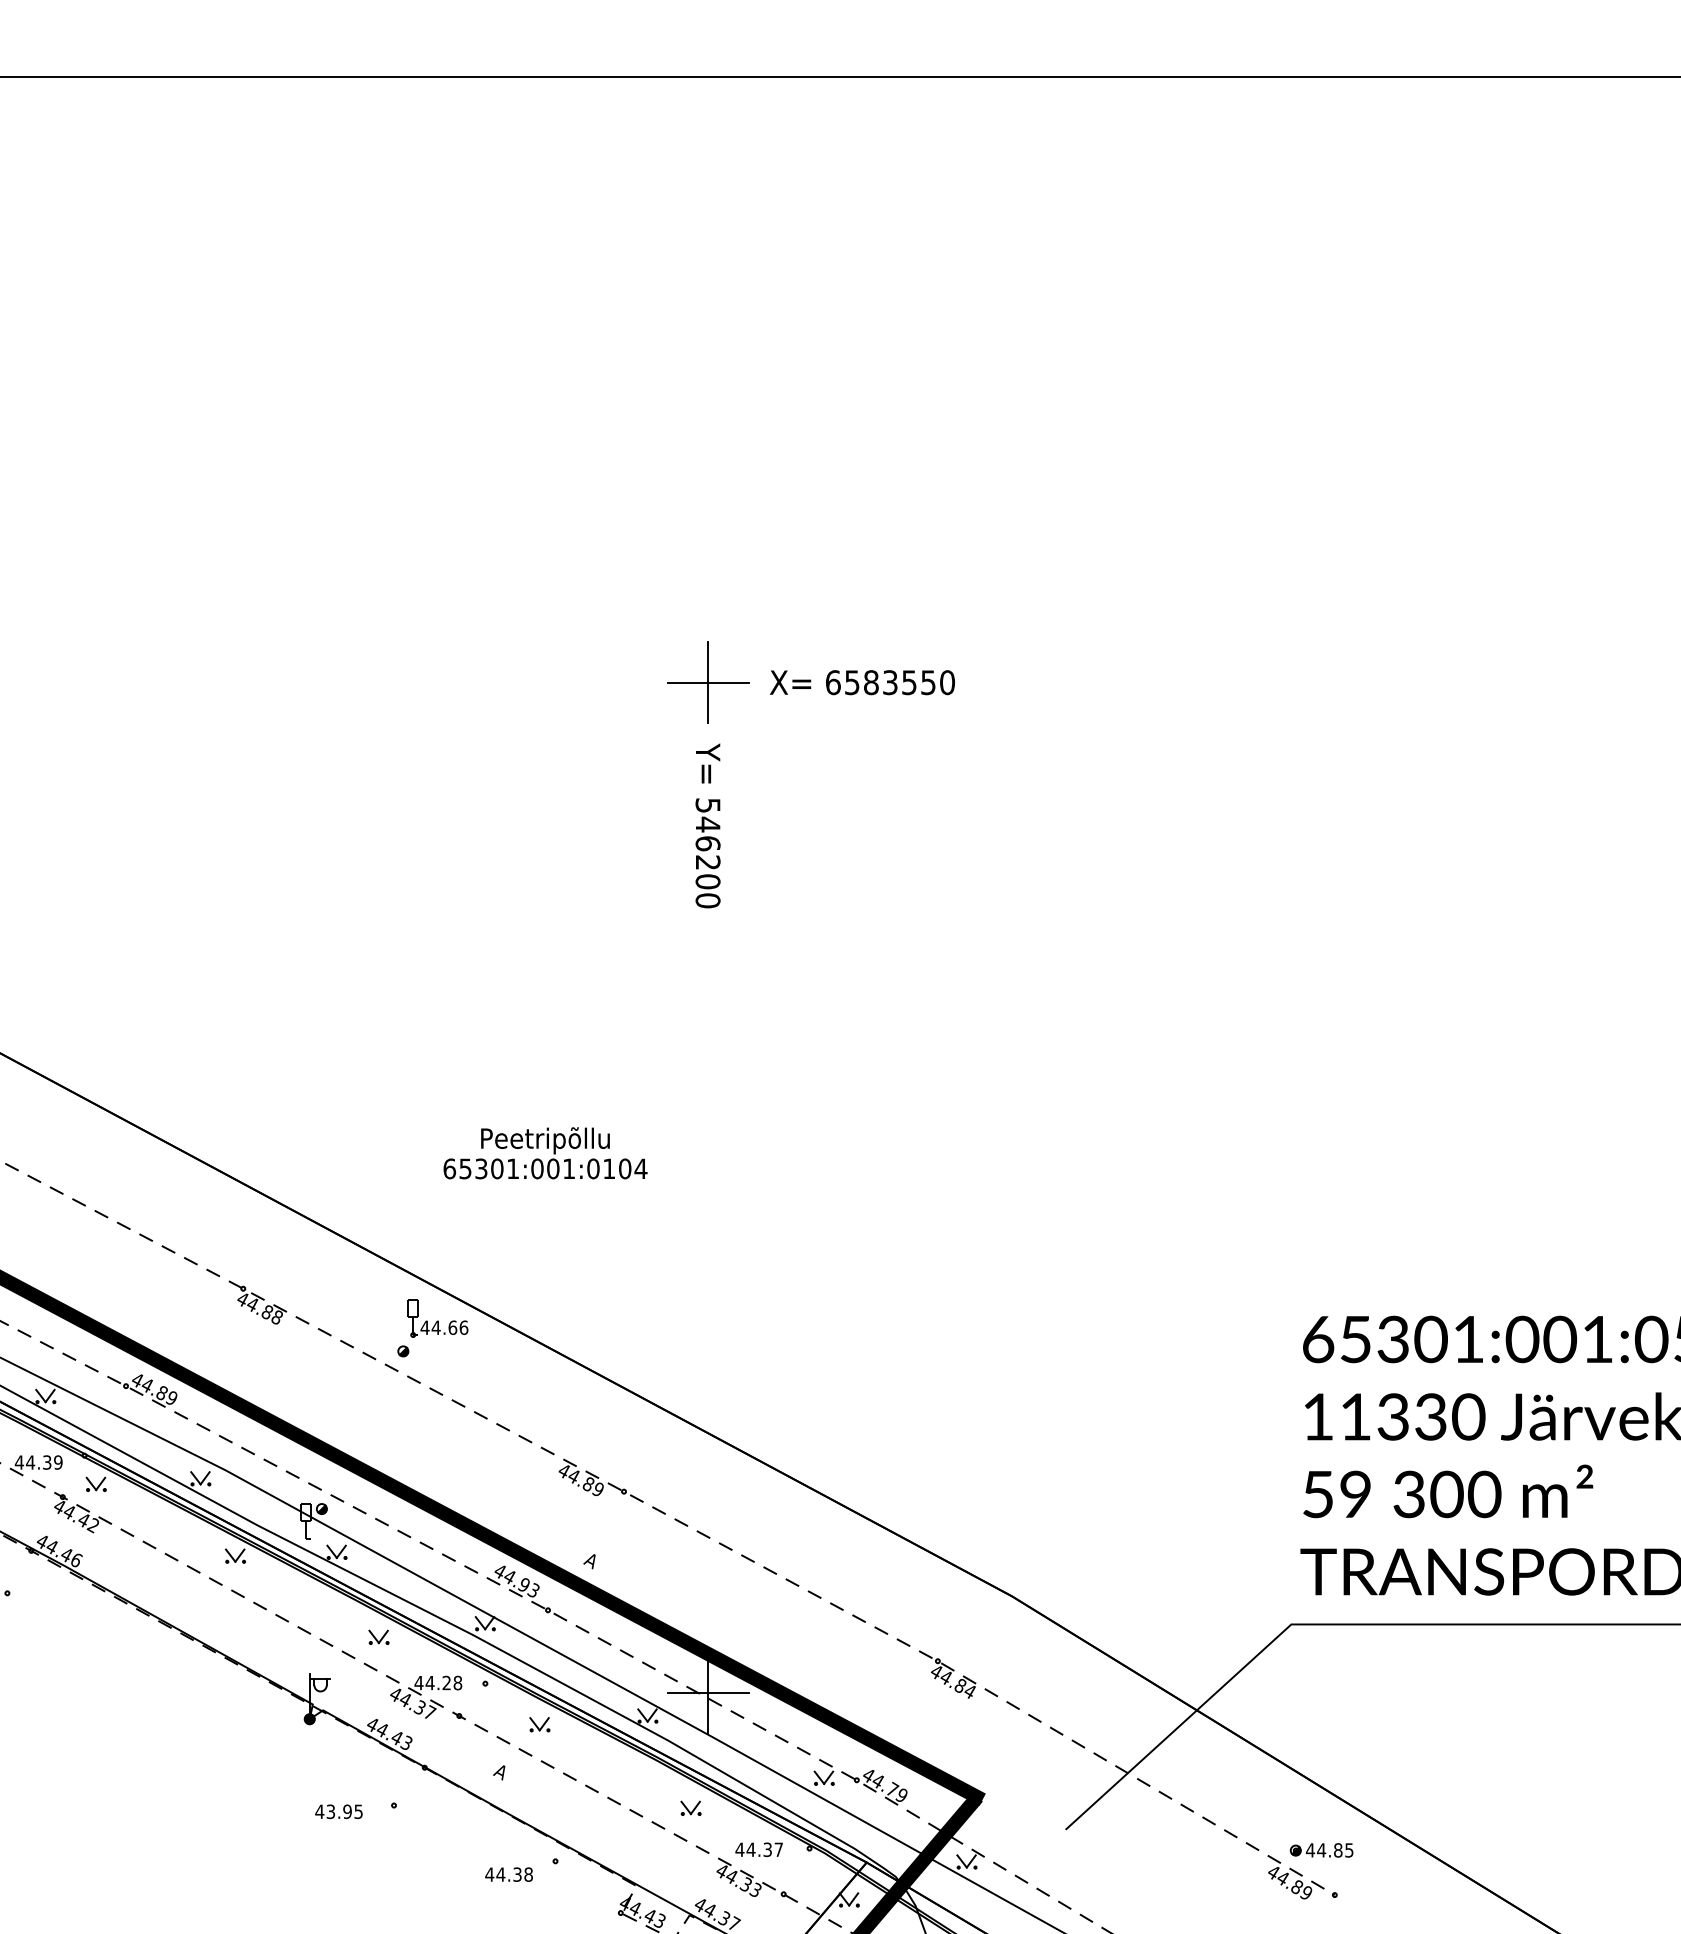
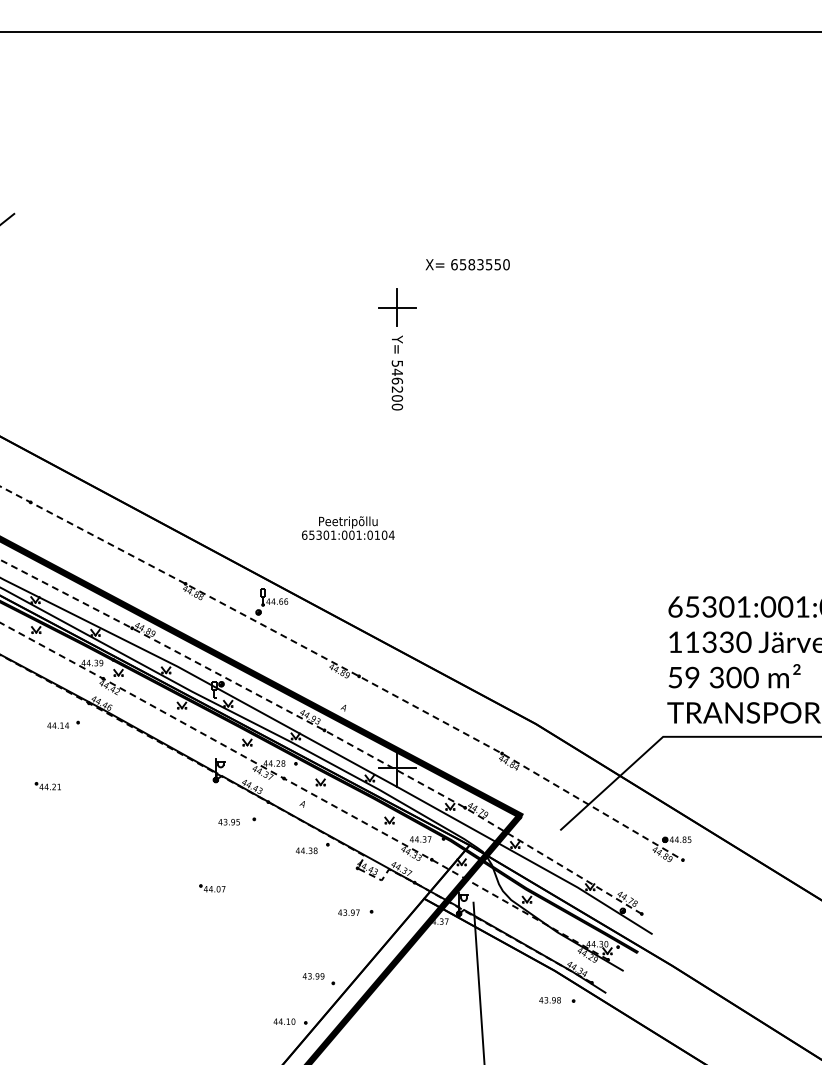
text: (861, 682) -> (467, 264), moved
text: (545, 1151) -> (348, 527), moved

